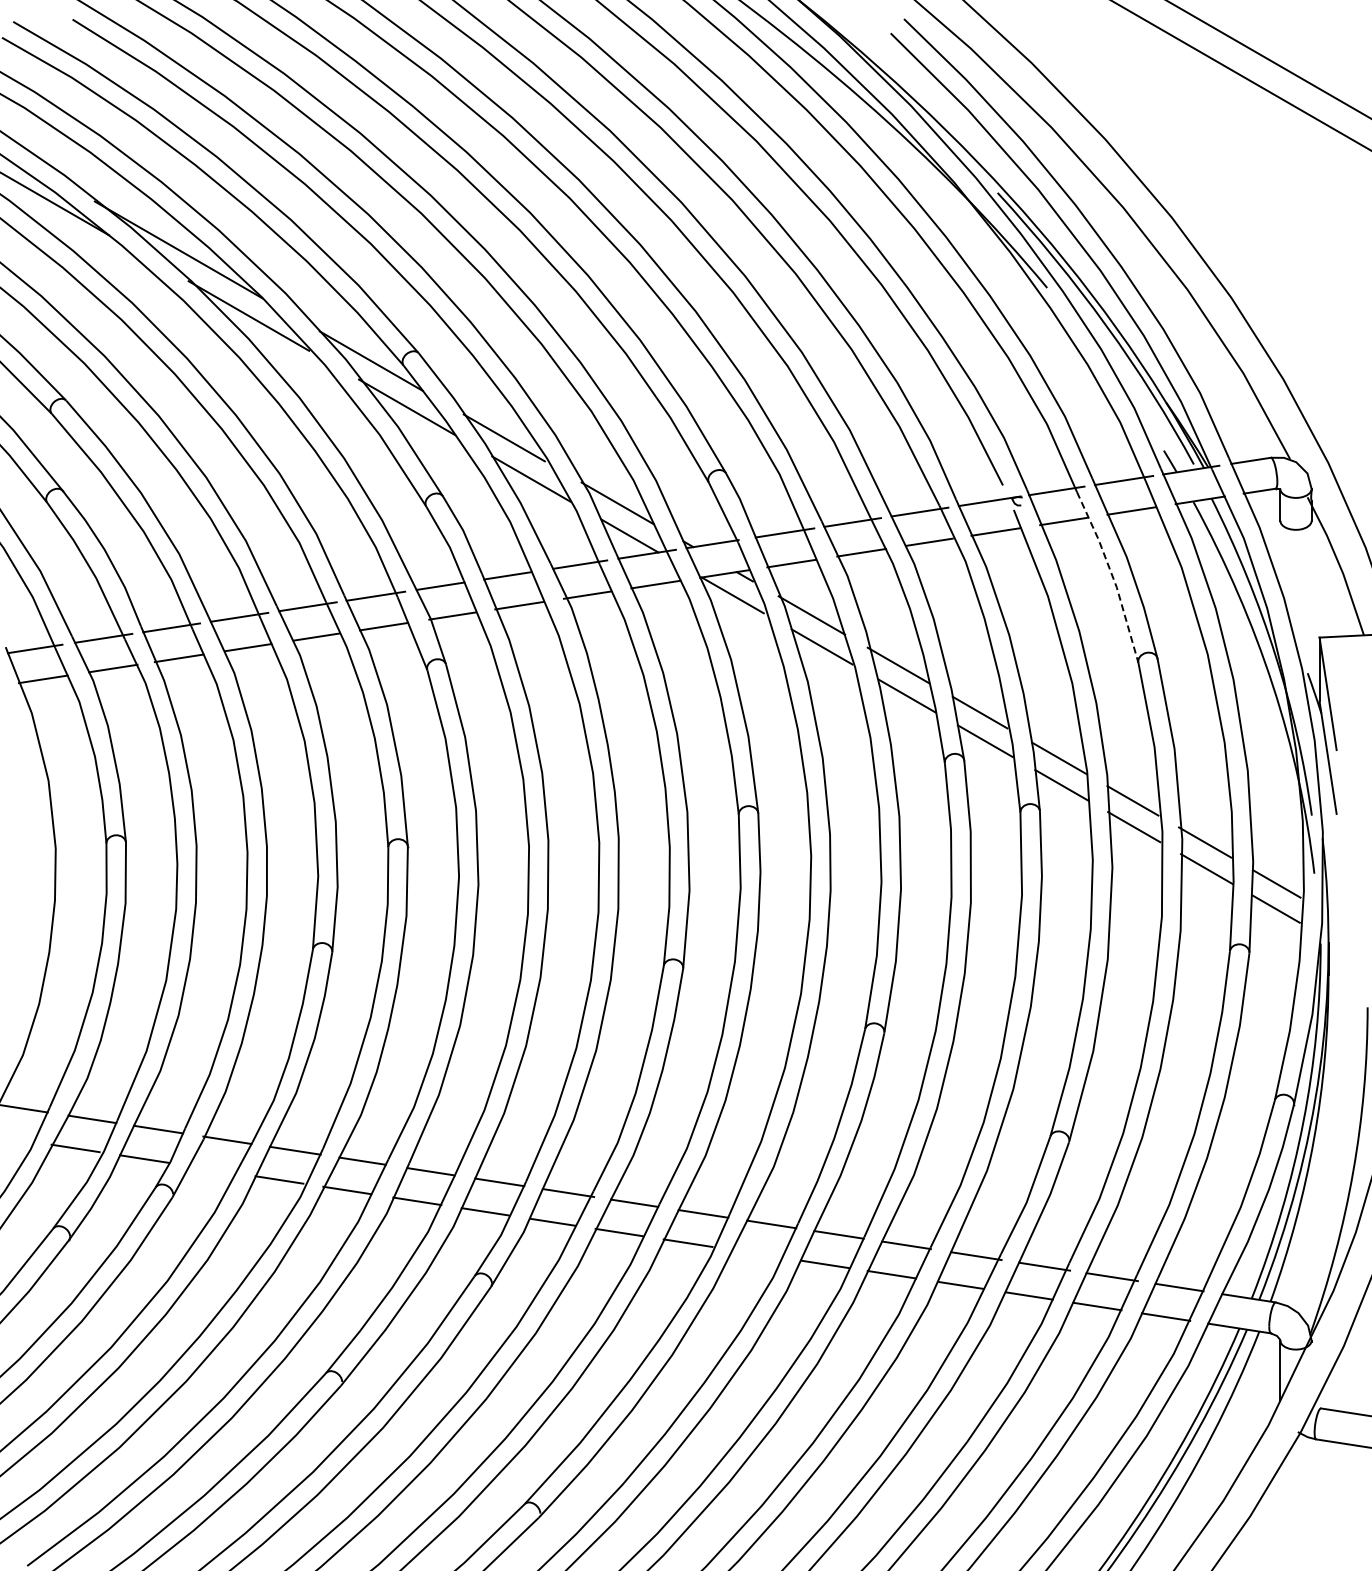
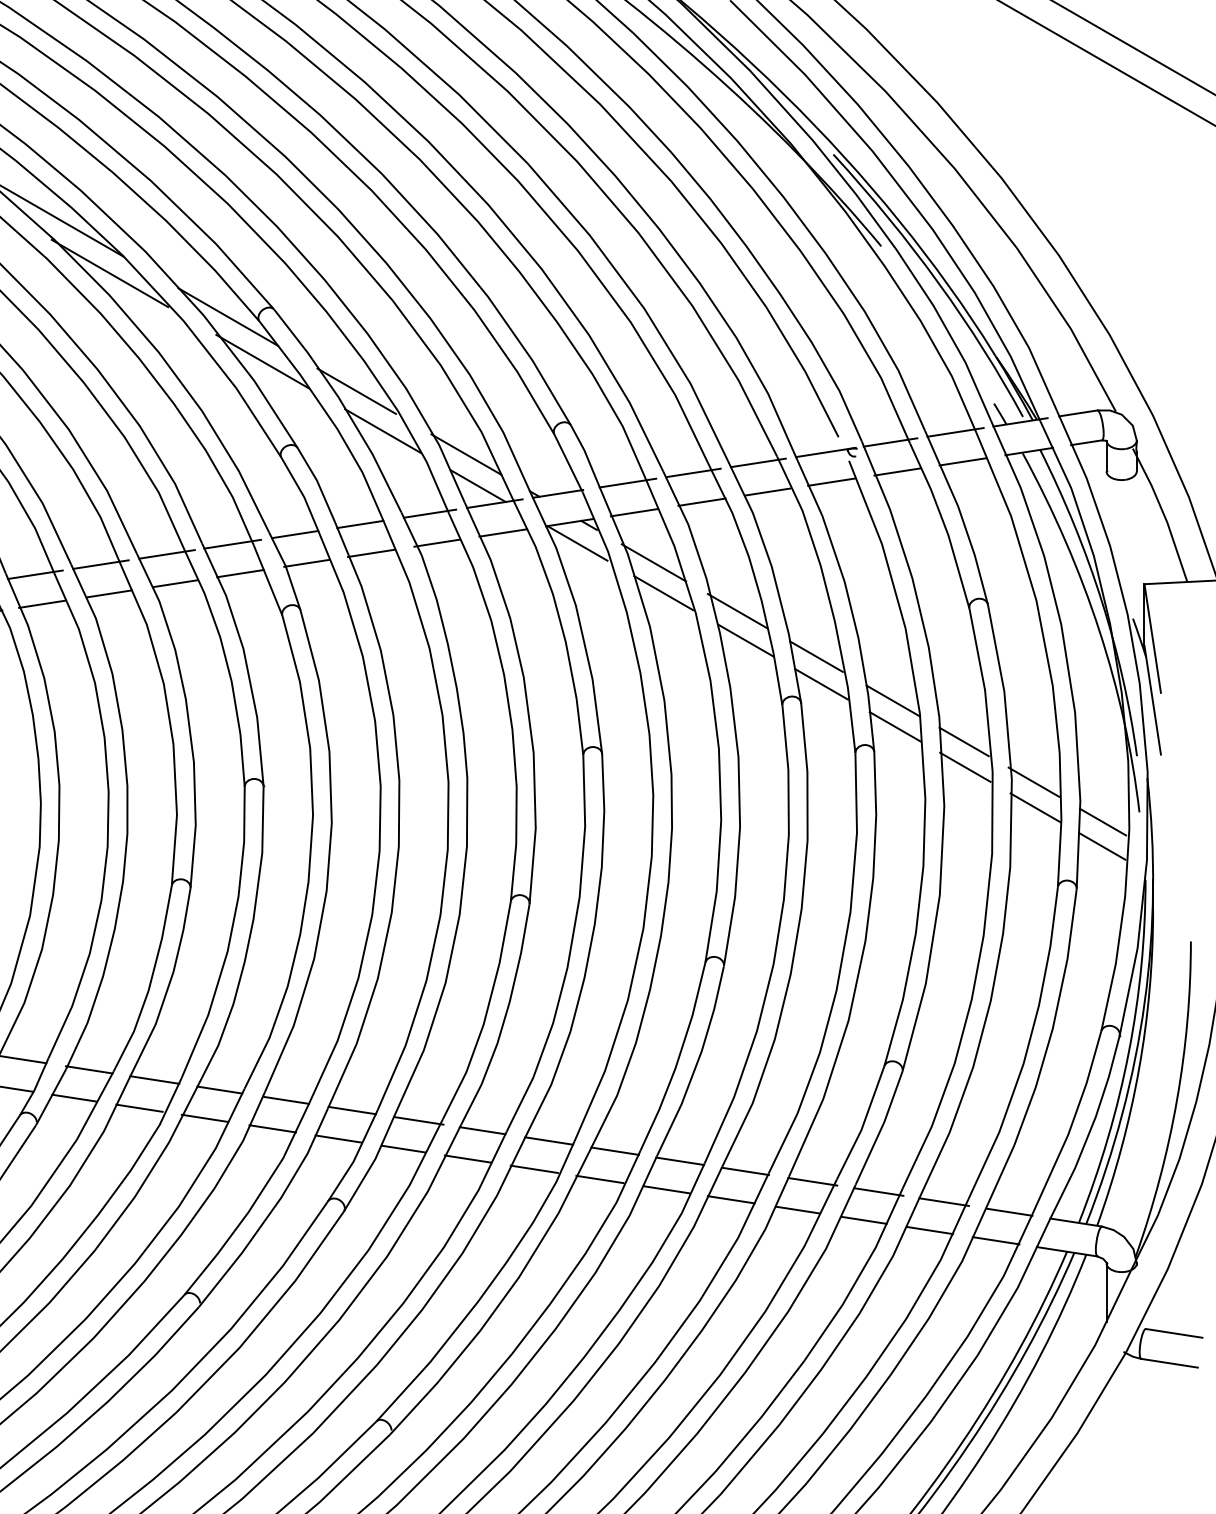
line: (1112, 575) -> (944, 524), dashed -> solid
line: (211, 1169) -> (73, 1098), added
line: (755, 1253) -> (599, 1179), added

